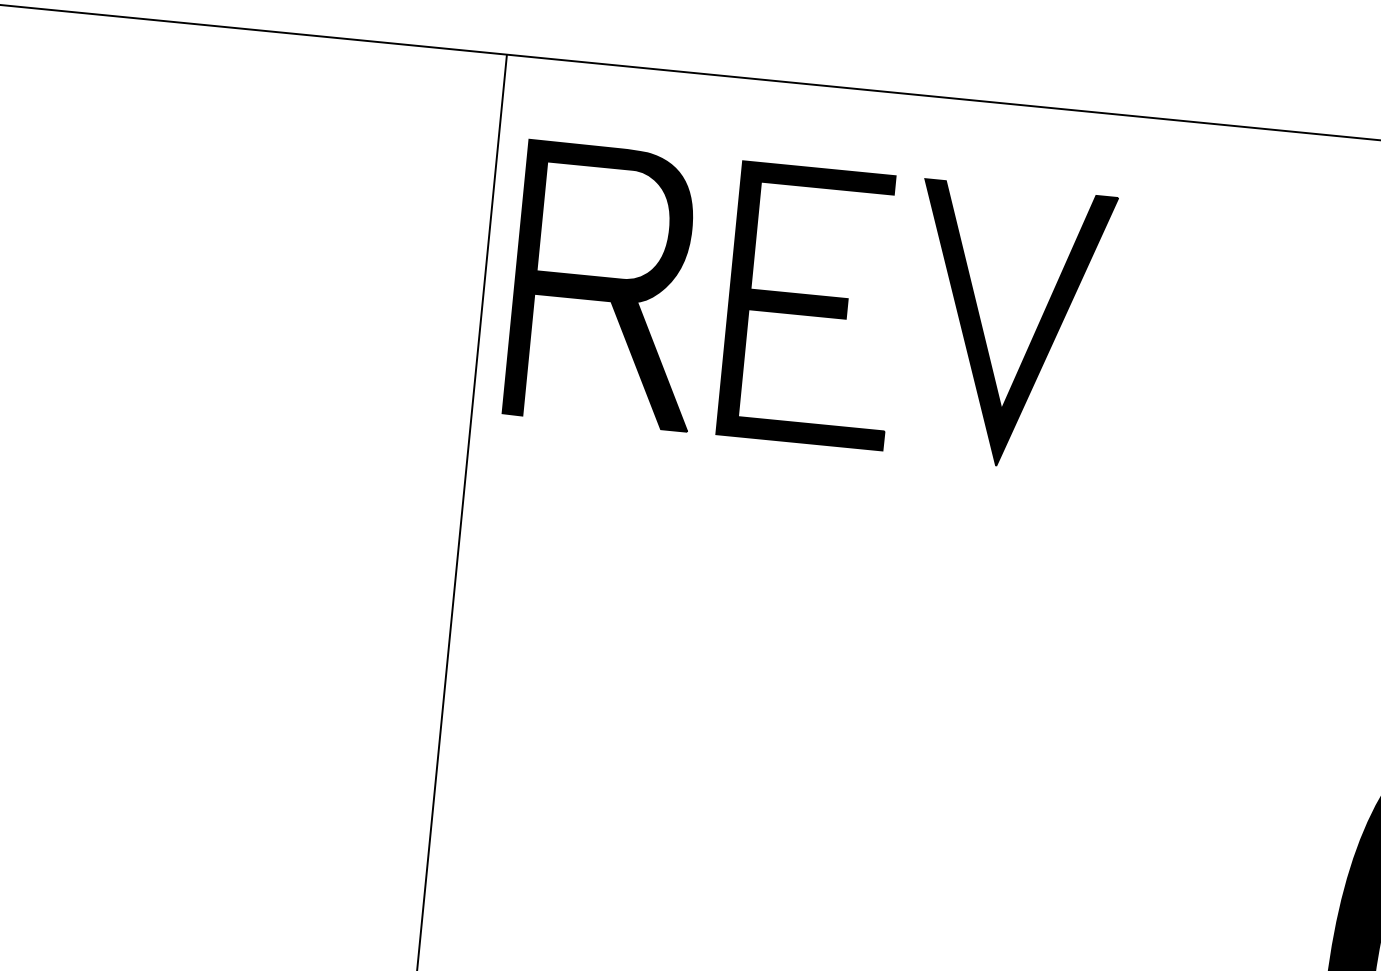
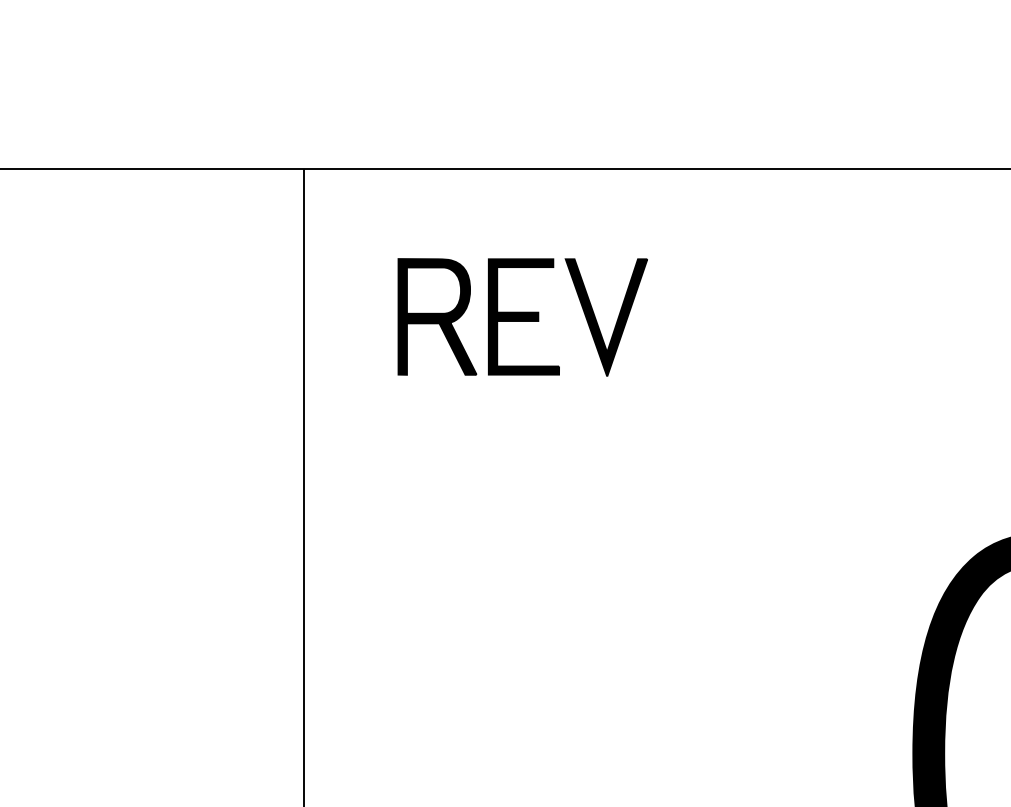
part: (809, 306) -> (522, 317), size x0.62

